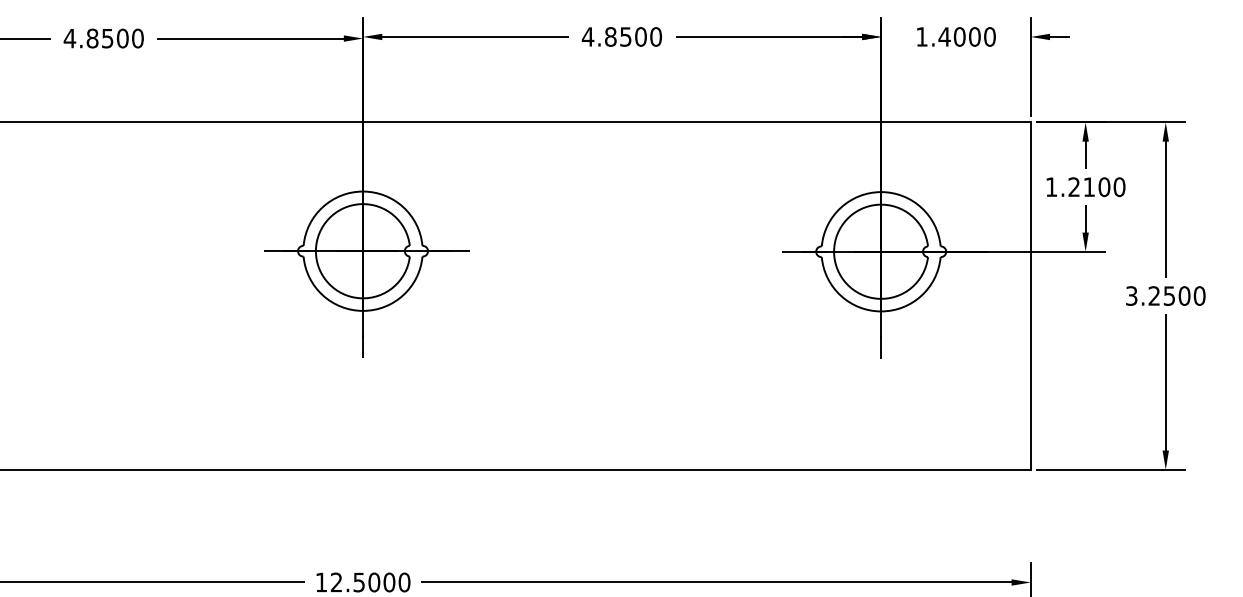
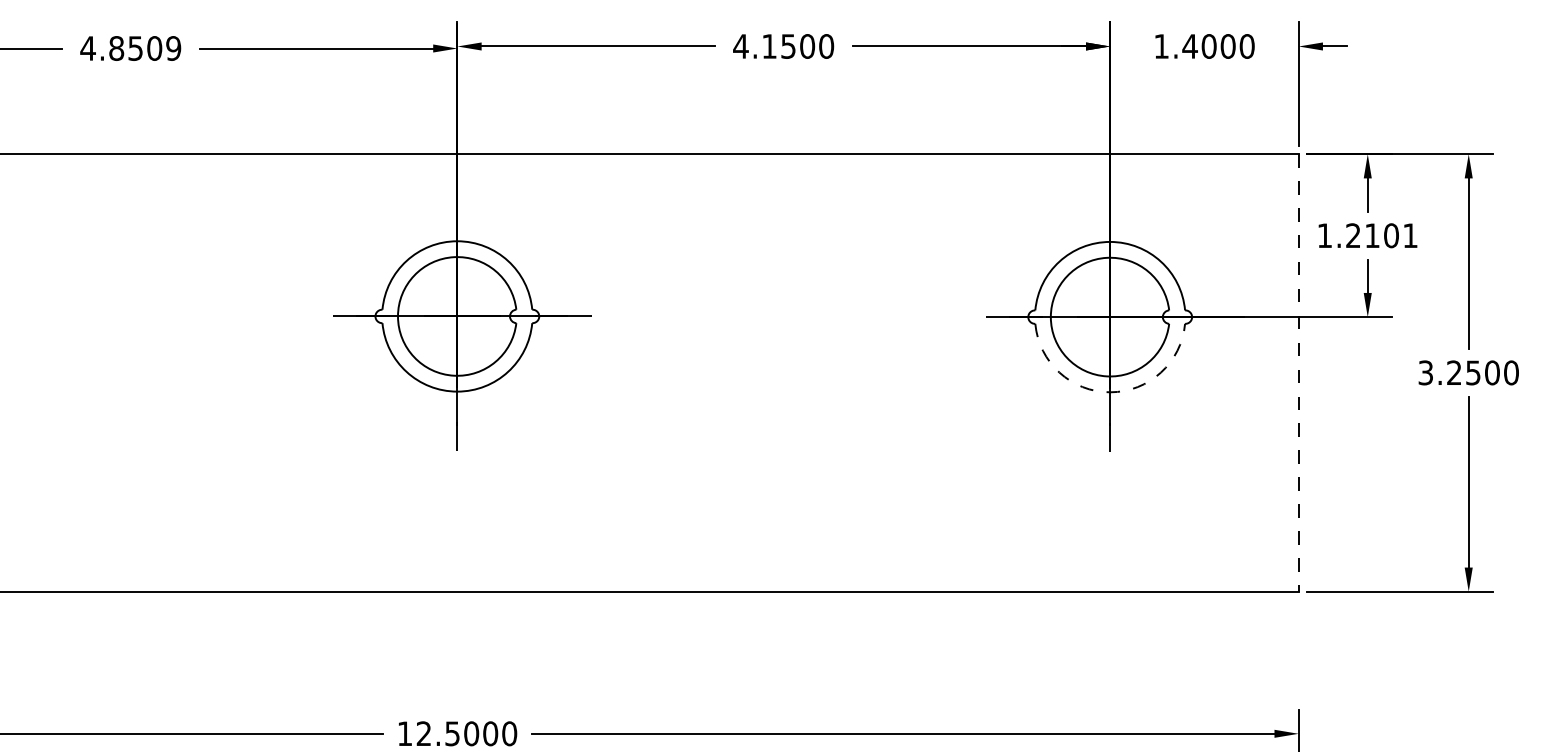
text: (610, 36) -> (769, 45), 4.8500 -> 4.1500
text: (137, 38) -> (173, 48), 4.8500 -> 4.8509
text: (1119, 187) -> (1410, 236), 1.2100 -> 1.2101
line: (1030, 296) -> (1298, 373), solid -> dashed
arc: (881, 311) -> (1110, 392), solid -> dashed

